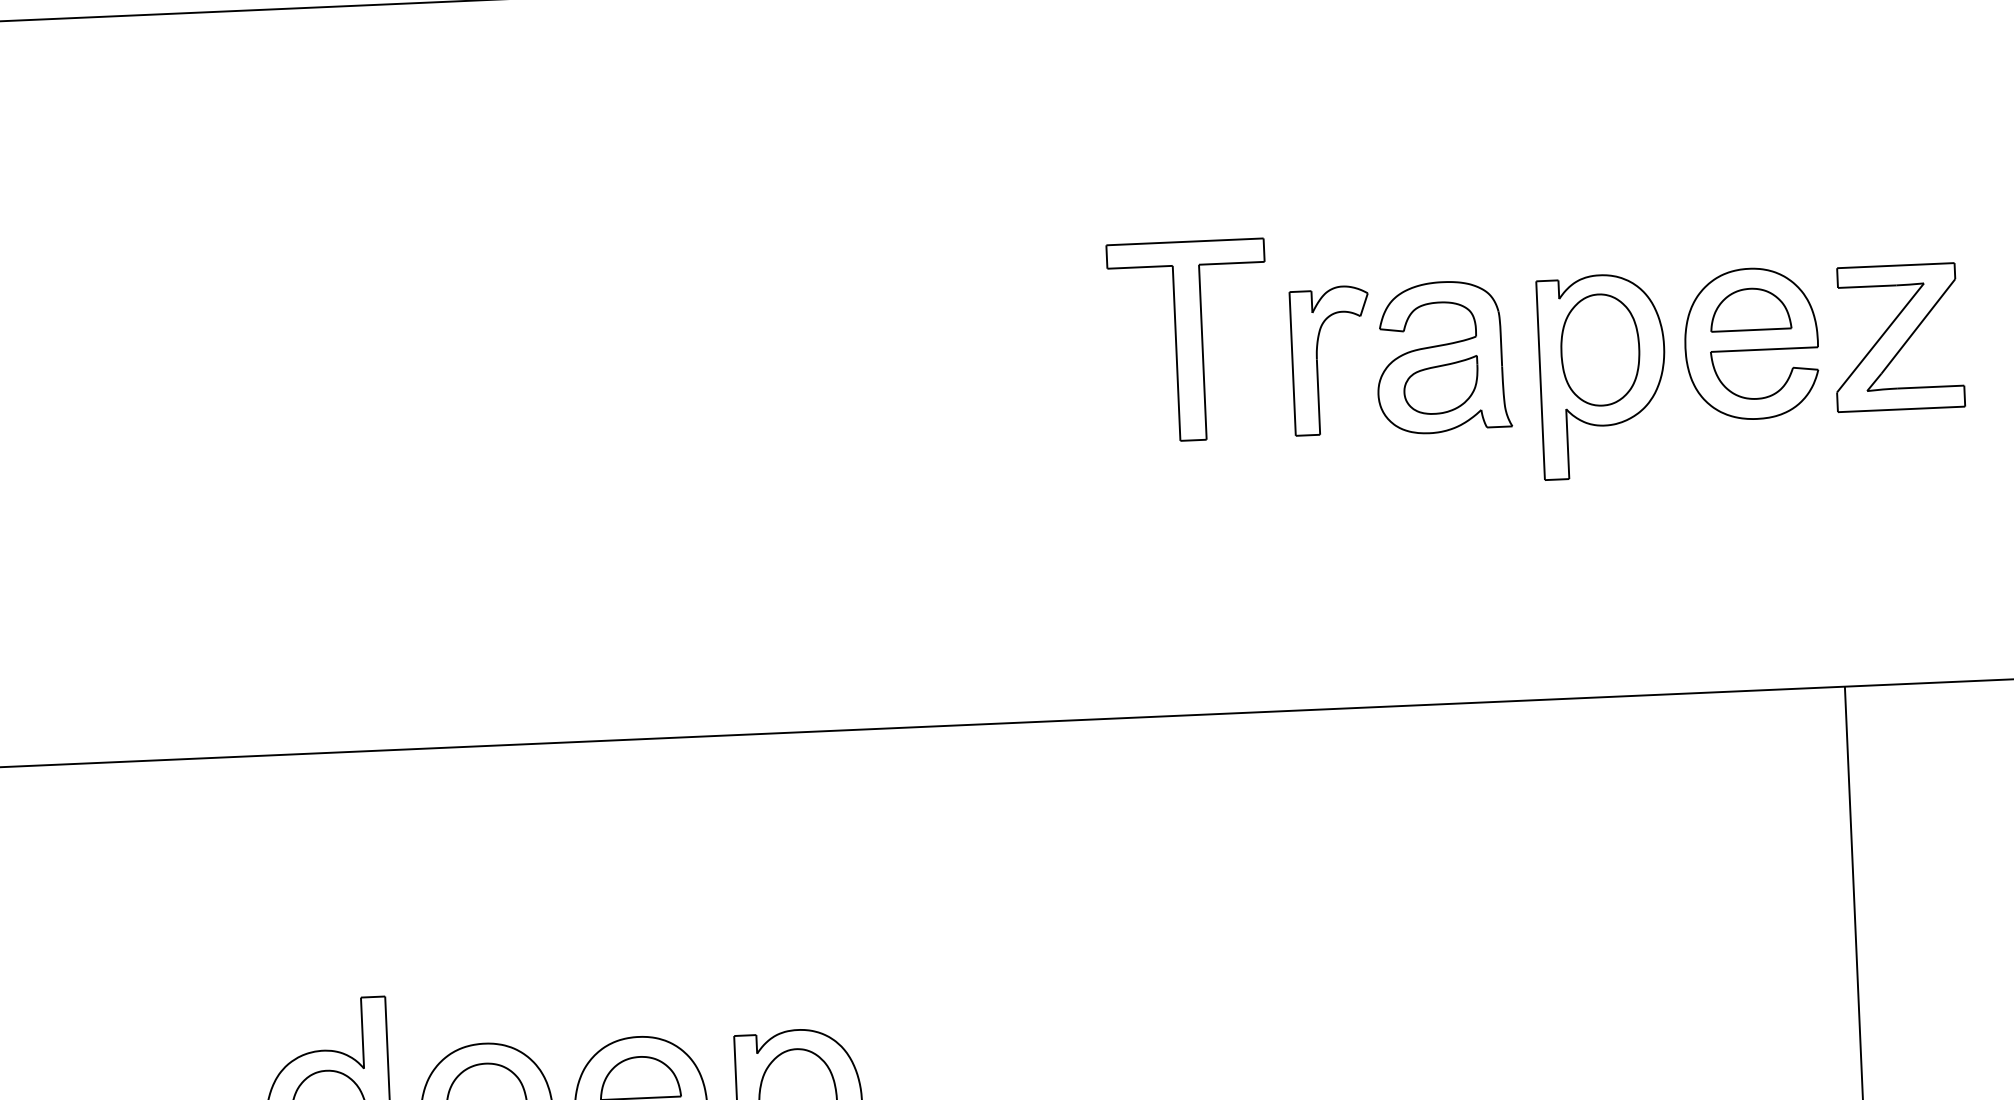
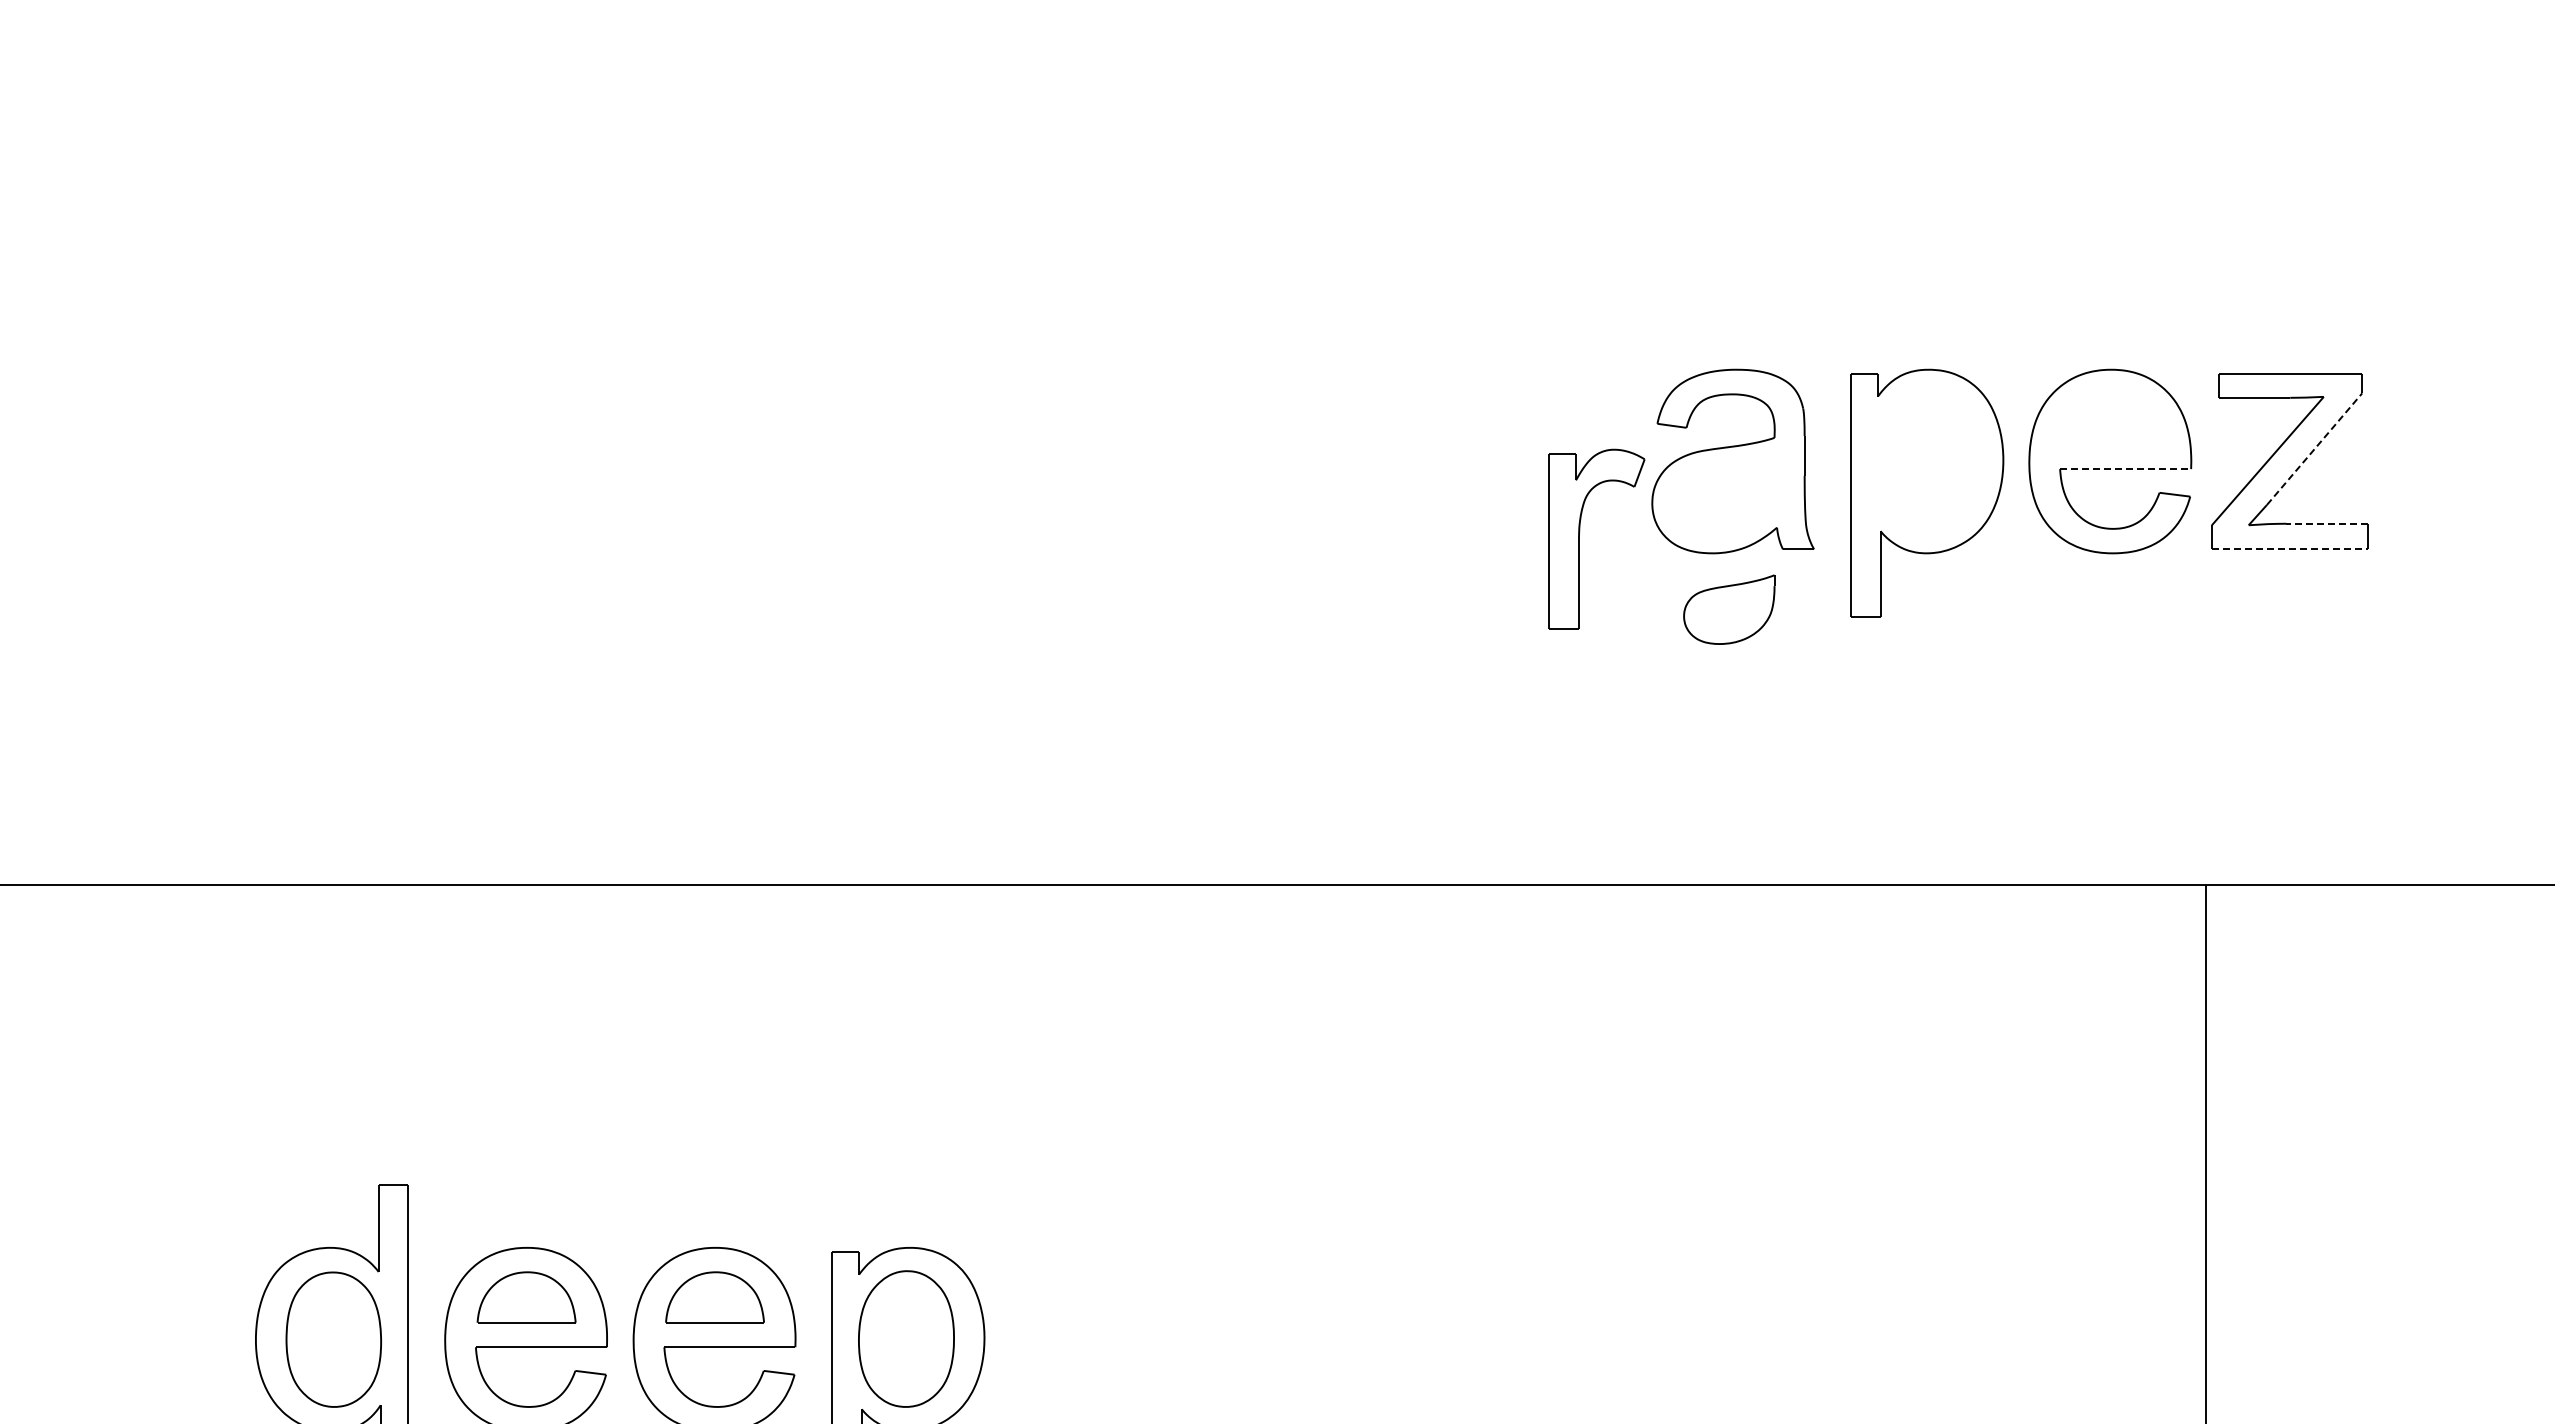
part: (1750, 309) -> (2110, 419), removed
line: (1918, 325) -> (2314, 448), solid -> dashed
part: (1188, 340) -> (1423, 427), removed
part: (1599, 349) -> (1924, 460), removed
line: (1764, 349) -> (2125, 469), solid -> dashed
part: (1317, 360) -> (1579, 538), moved
part: (1441, 385) -> (1729, 609), moved
line: (1930, 386) -> (2326, 523), solid -> dashed
line: (1901, 409) -> (2289, 549), solid -> dashed

